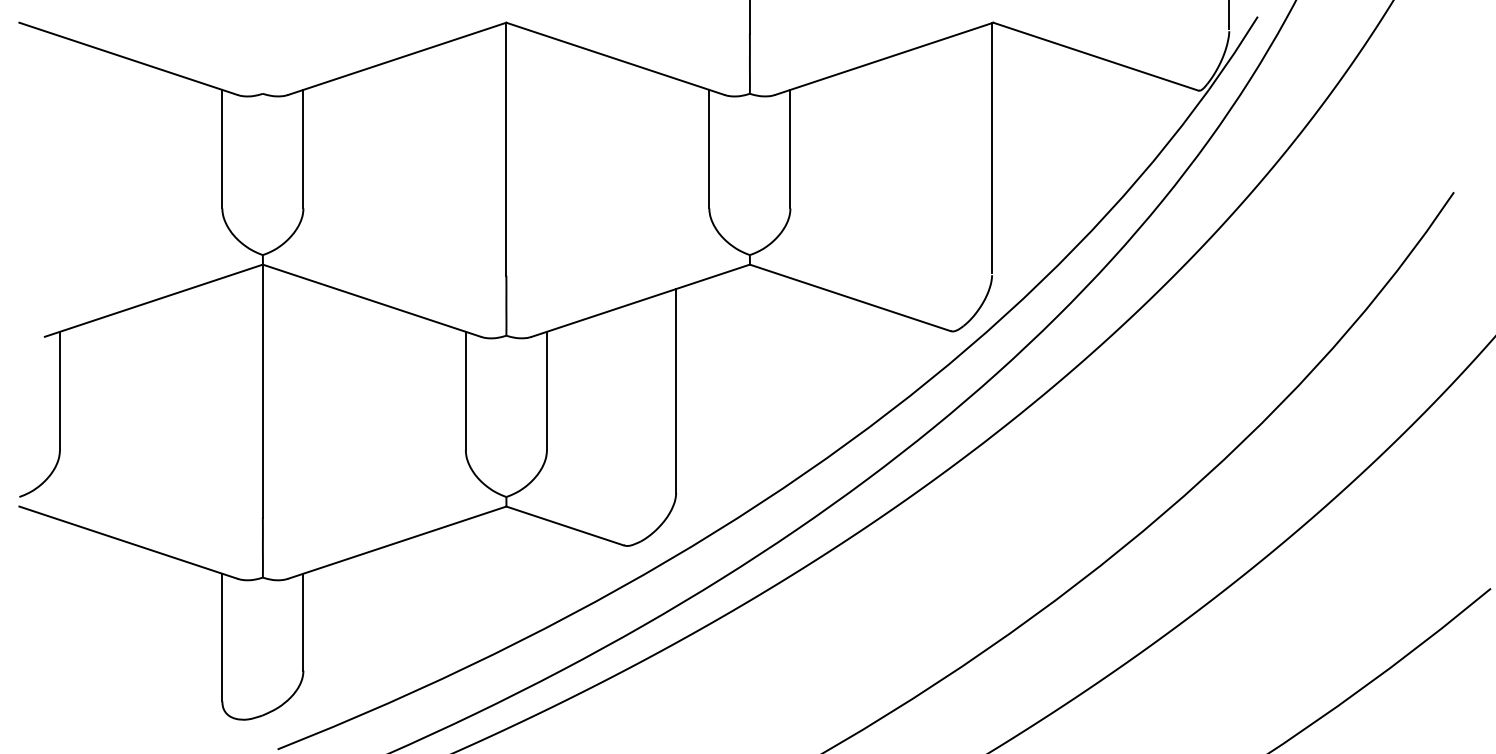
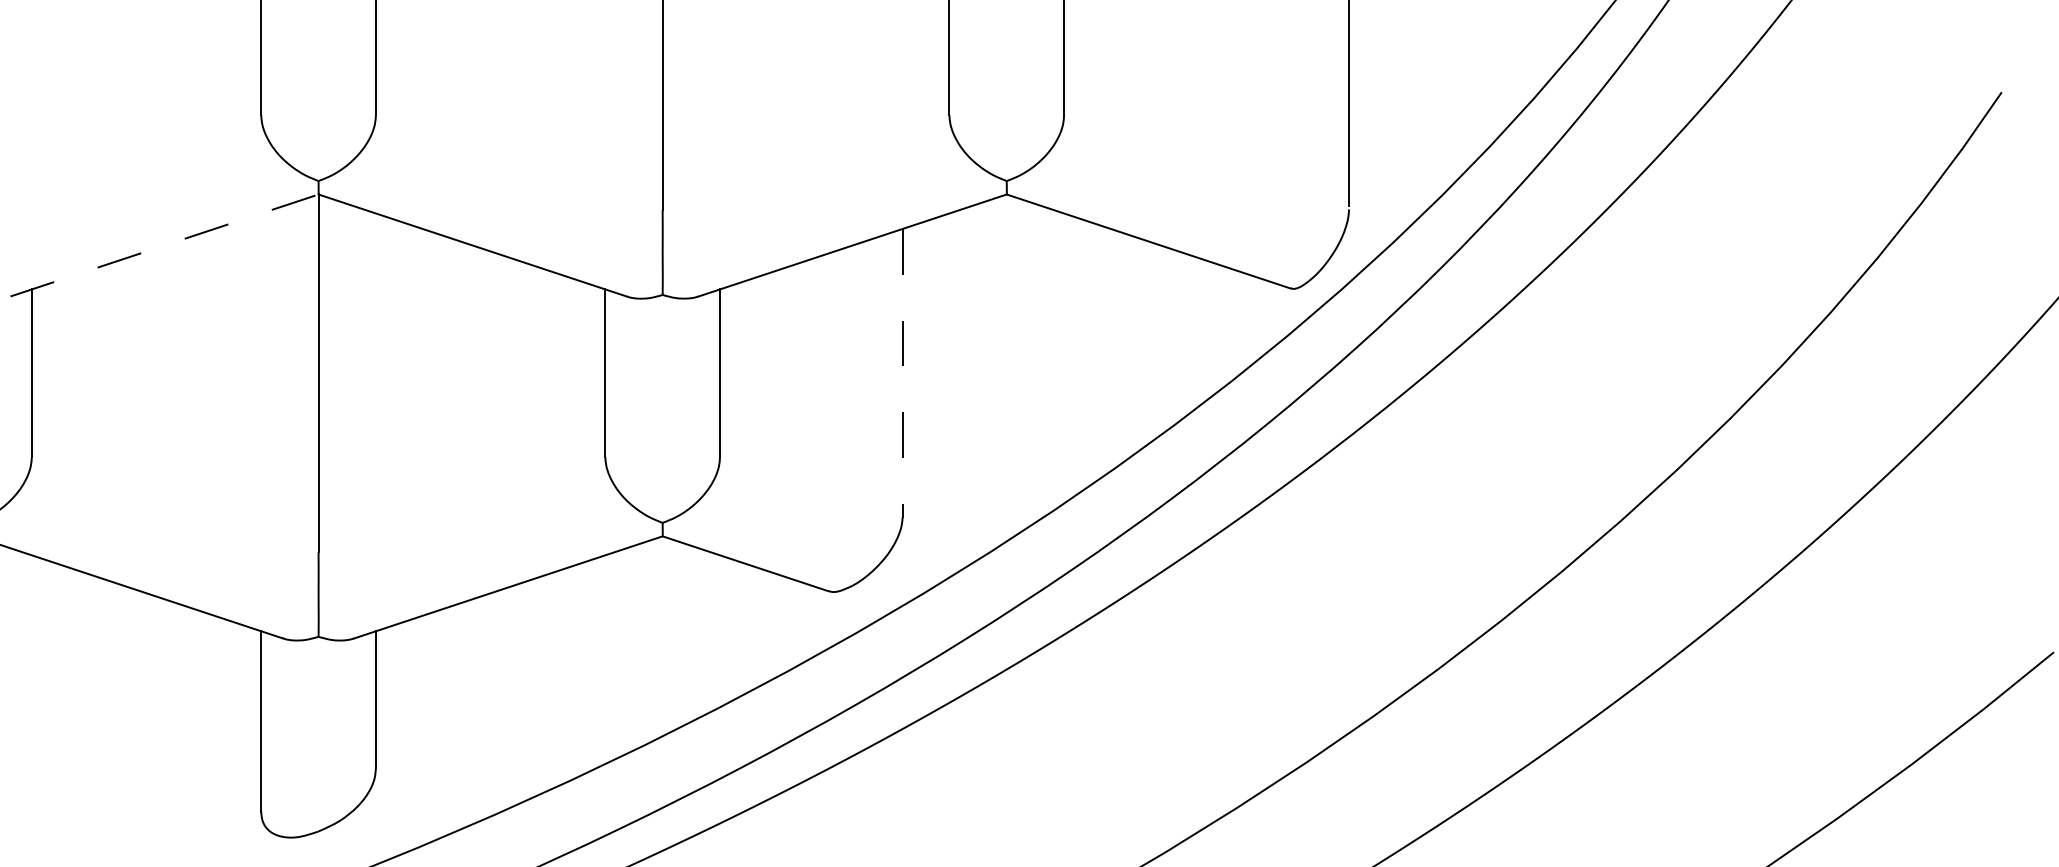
line: (153, 300) -> (164, 245), solid -> dashed
line: (676, 391) -> (903, 373), solid -> dashed

